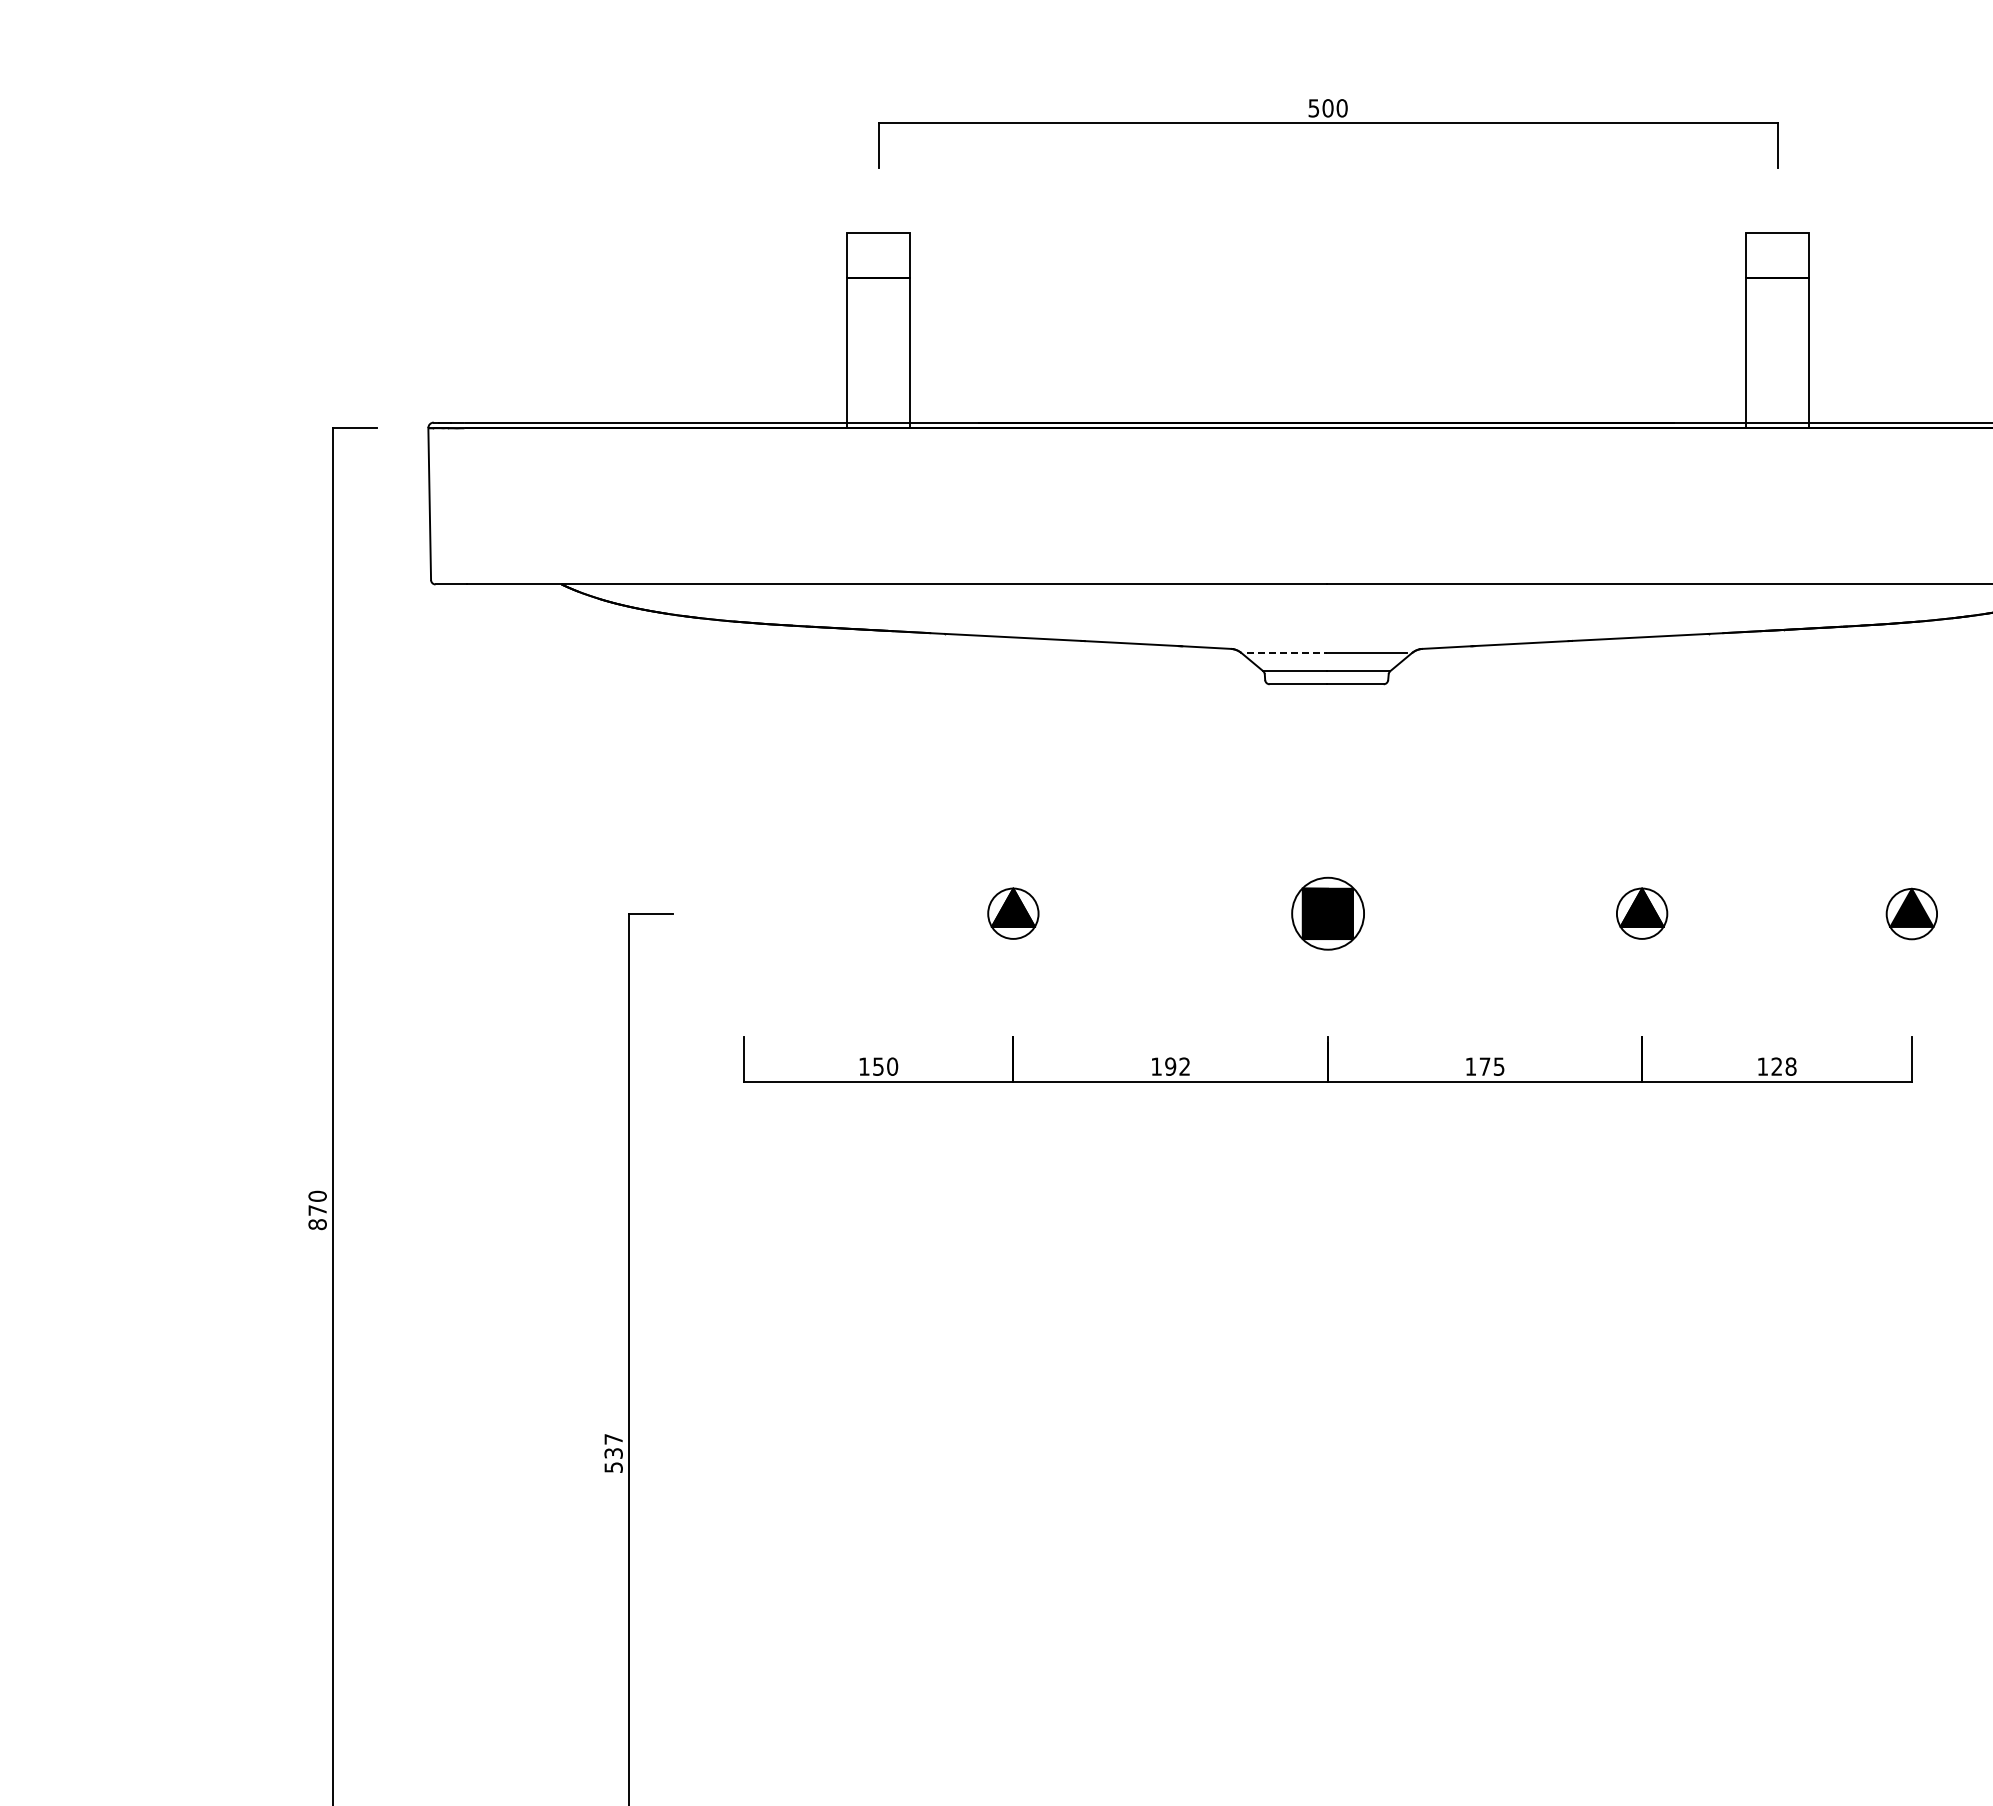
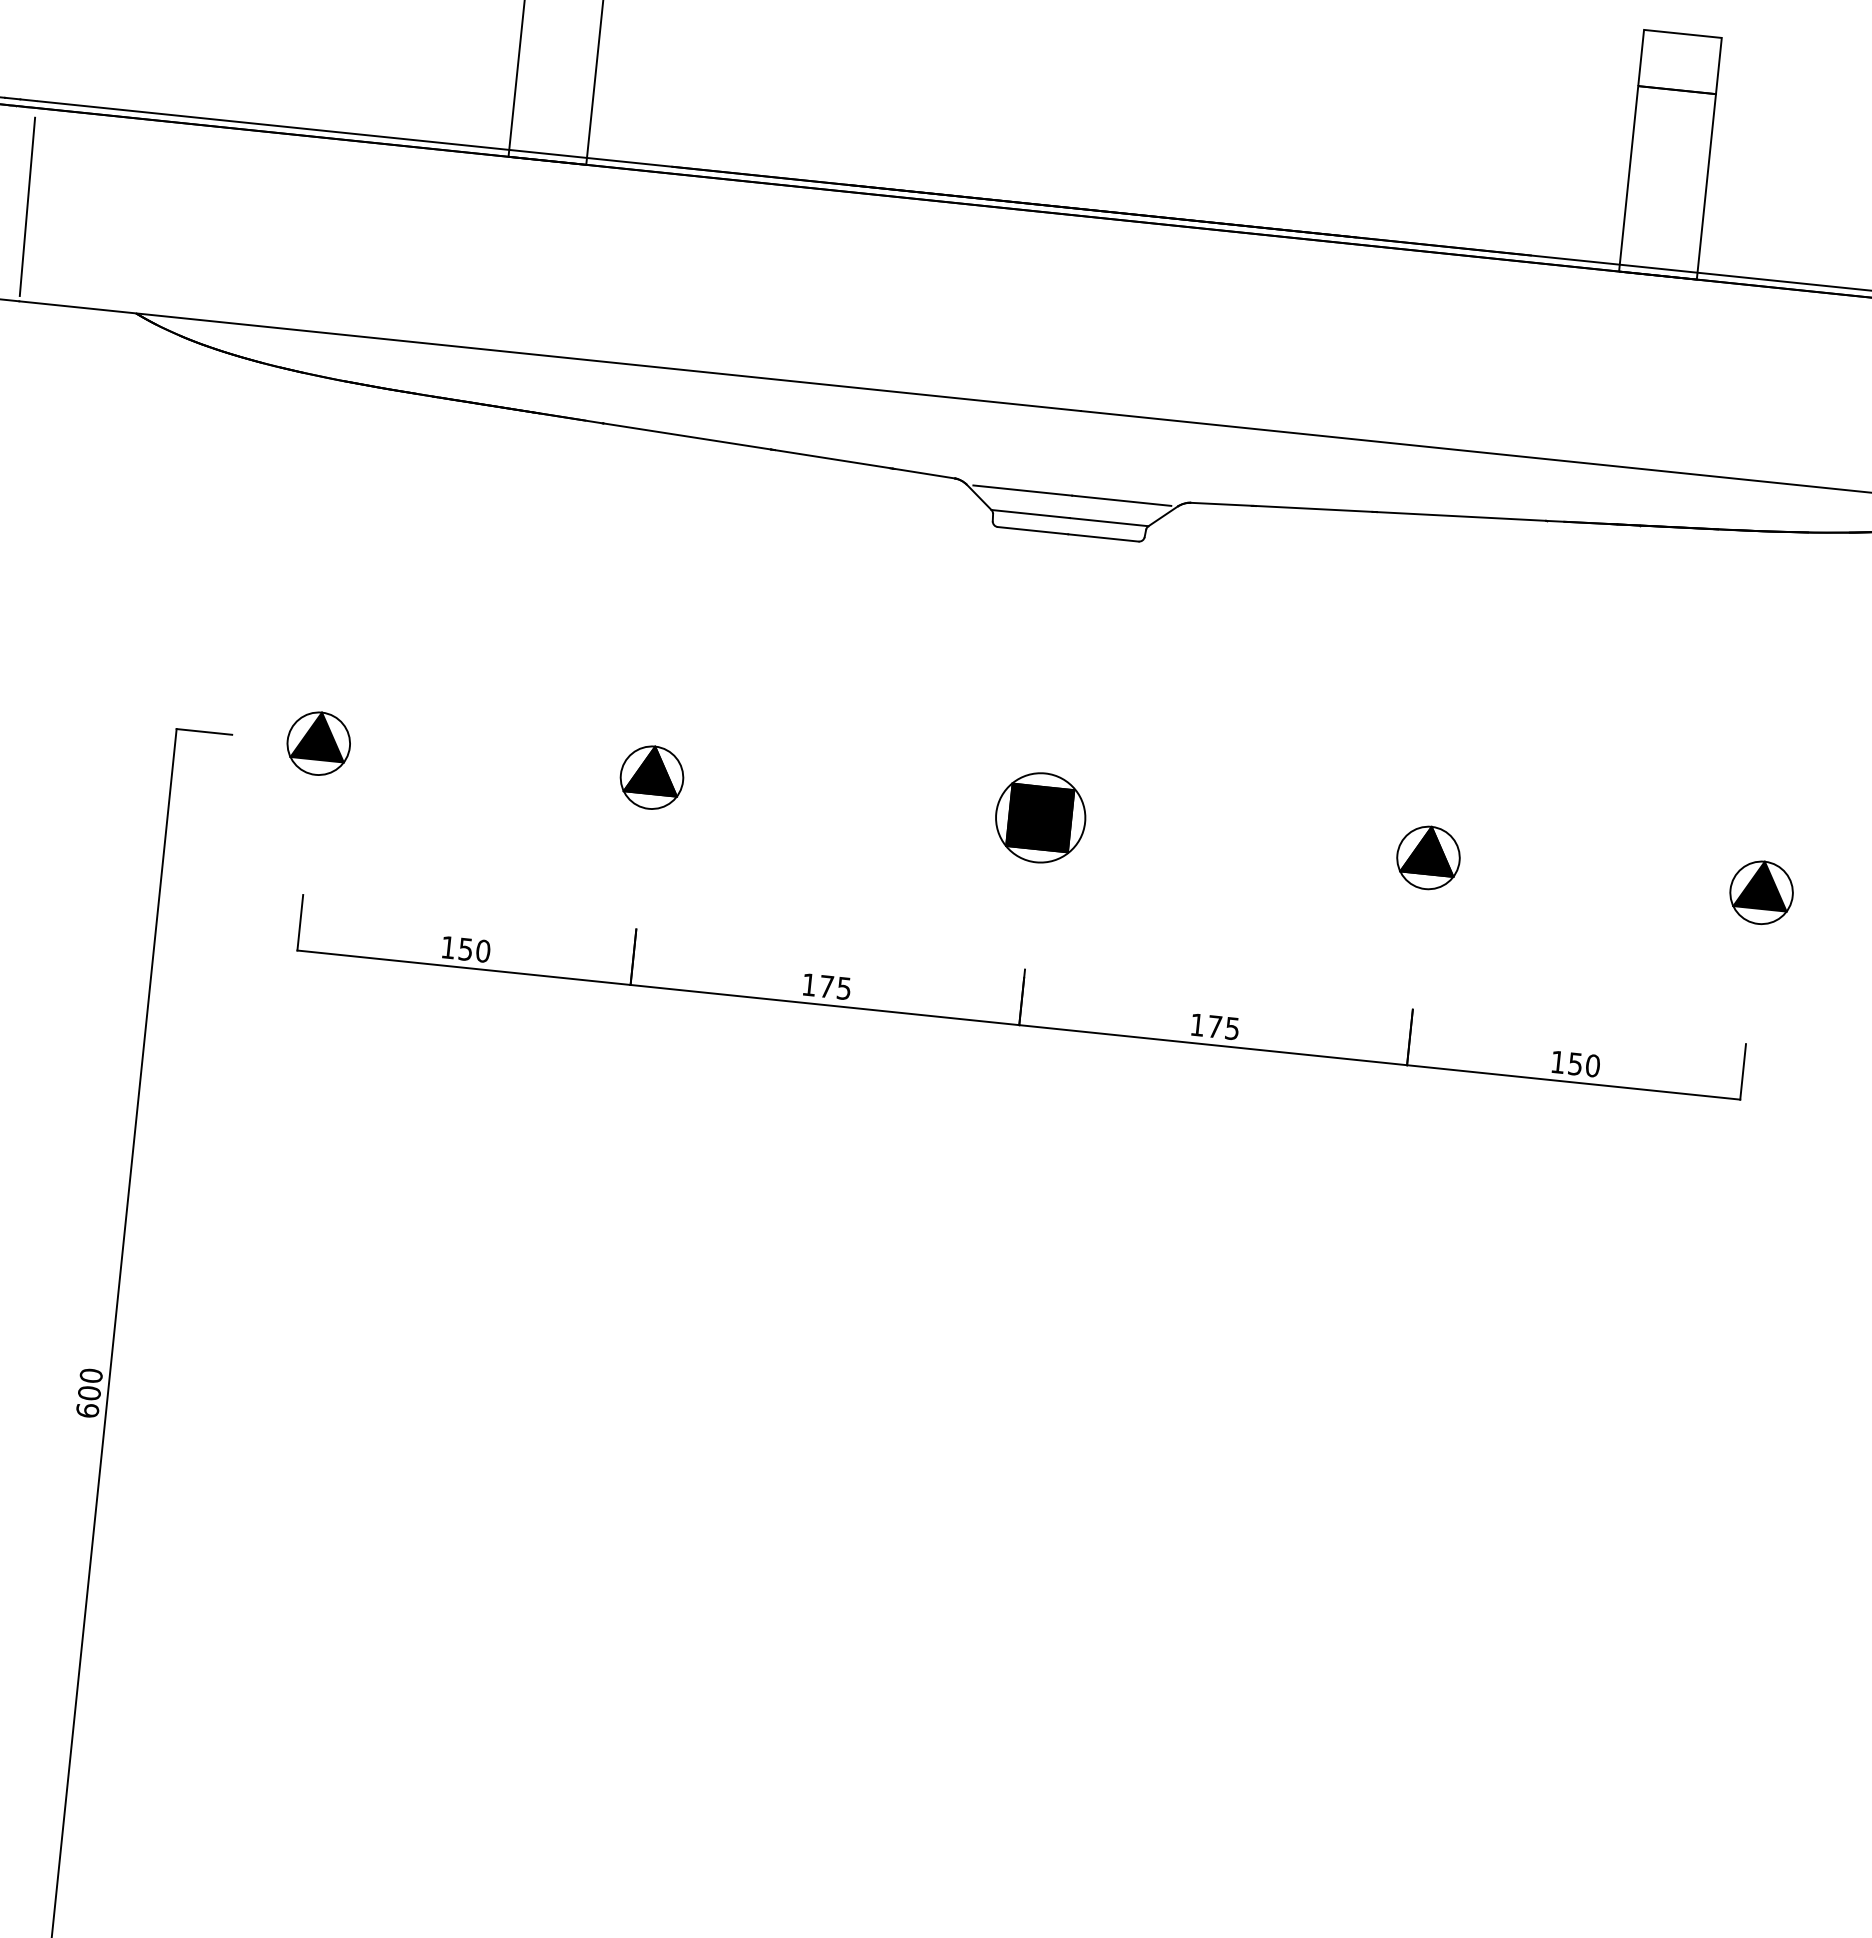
line: (465, 508) -> (27, 207), added
line: (1287, 652) -> (1023, 490), dashed -> solid
part: (743, 913) -> (318, 742), added
text: (1177, 1066) -> (835, 987), 192 -> 175
text: (1783, 1066) -> (1583, 1064), 128 -> 150
text: (613, 1452) -> (89, 1392), 537 -> 600

